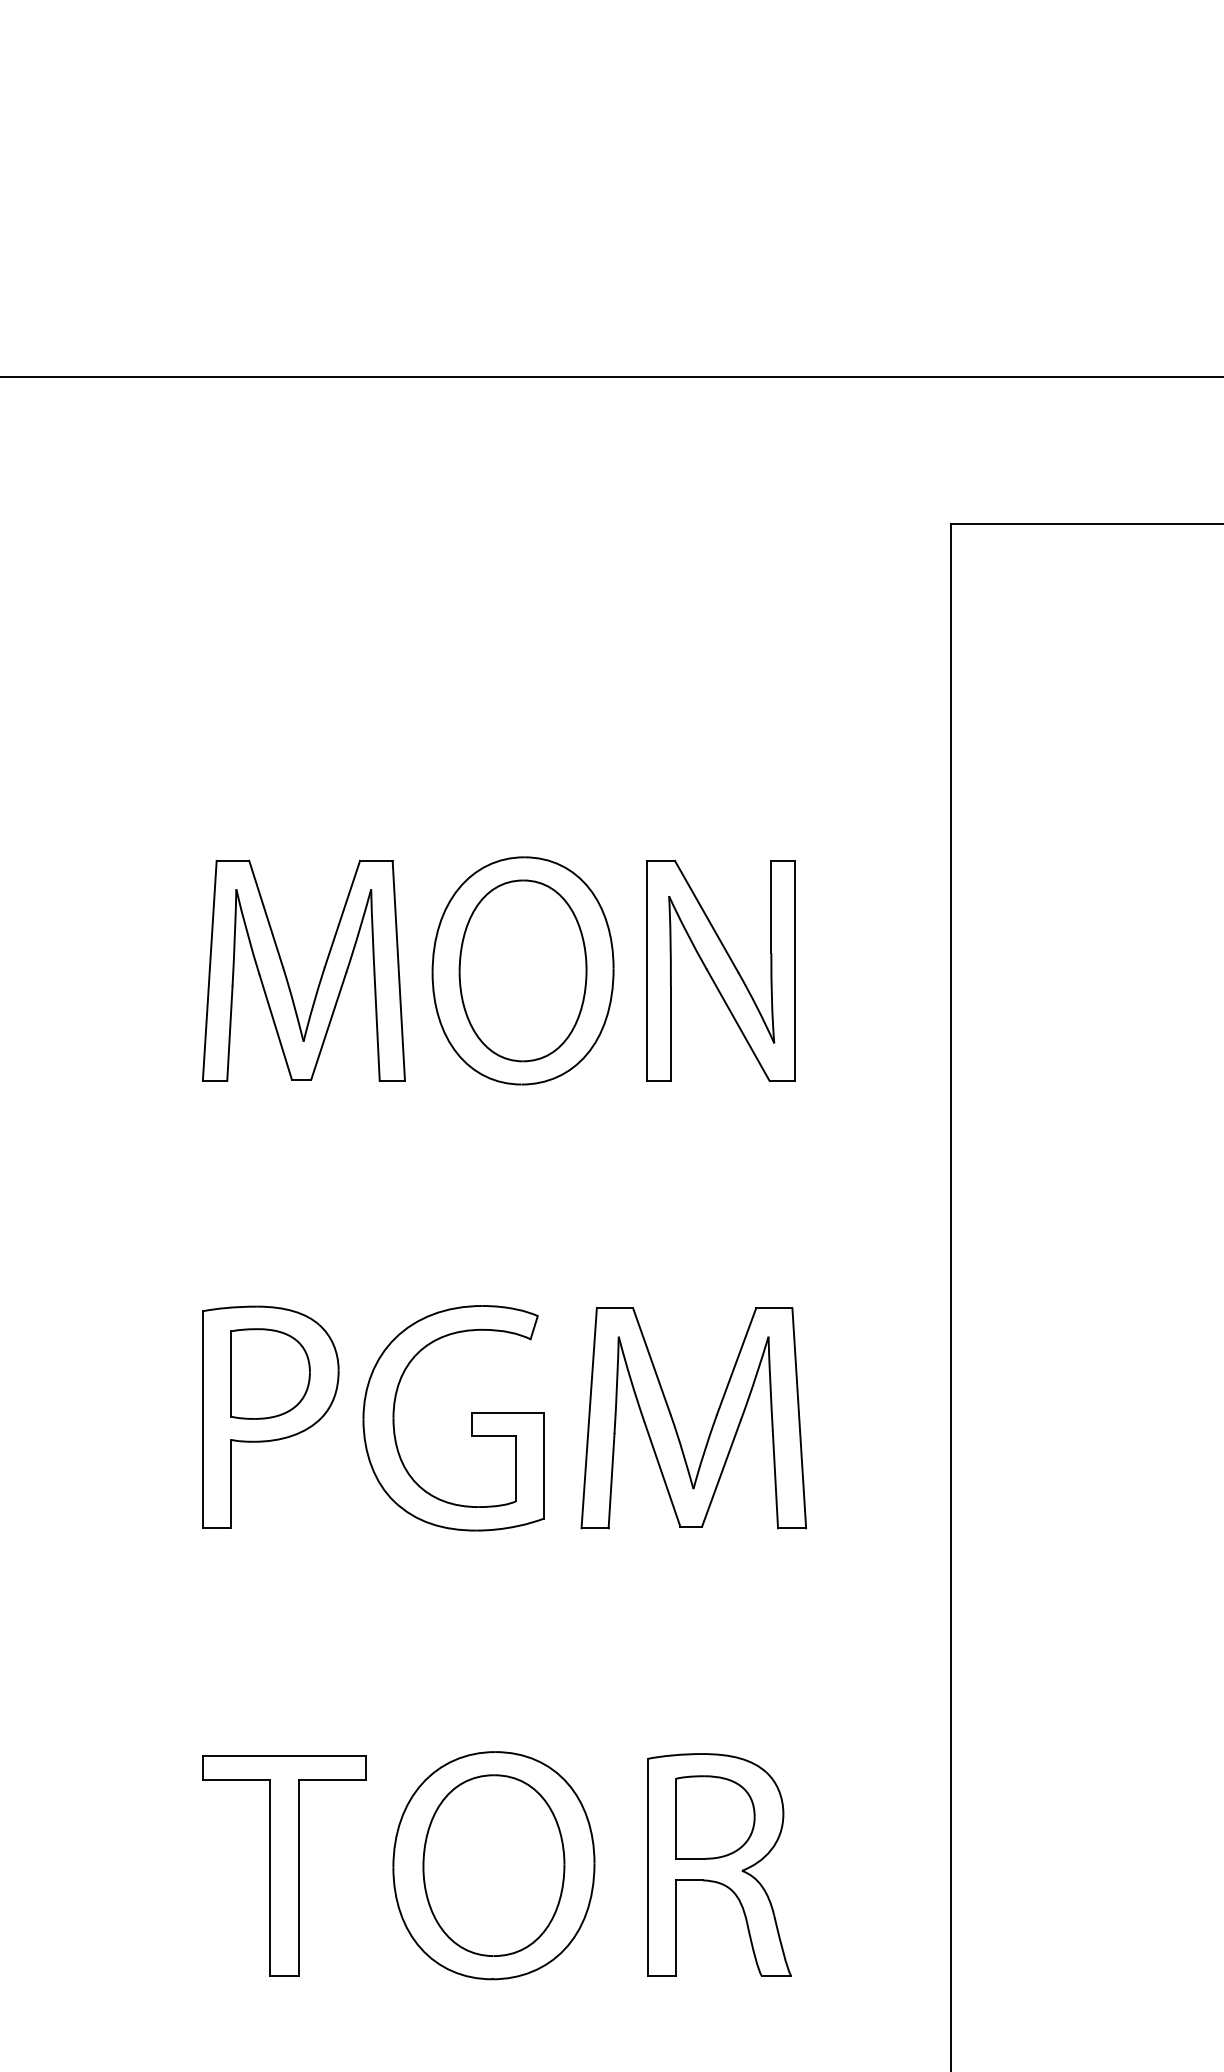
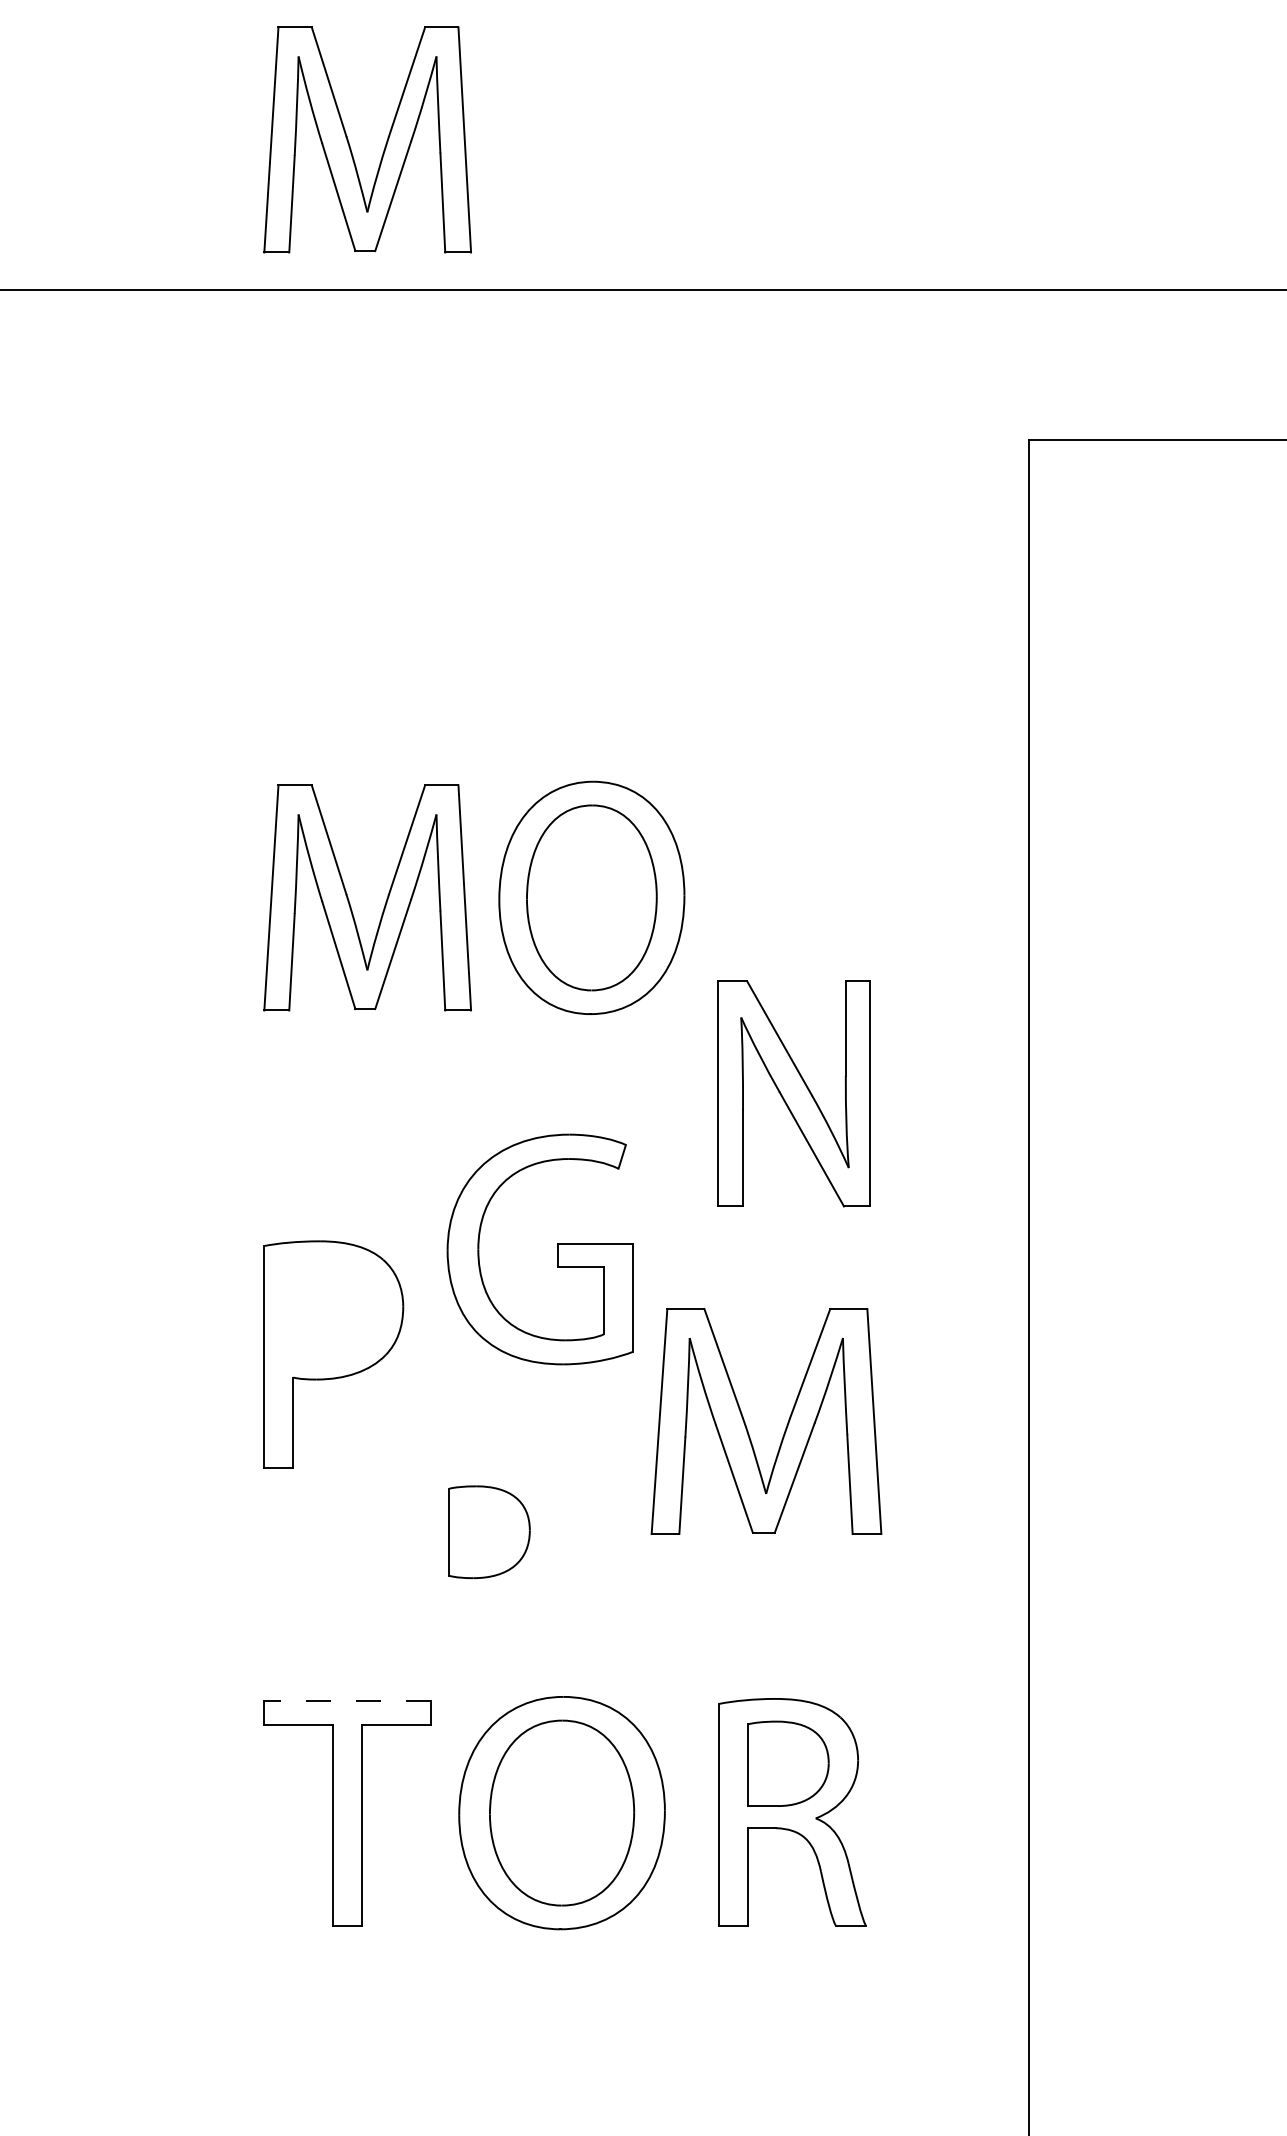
part: (287, 235) -> (350, 145), added
part: (720, 970) -> (793, 1093), moved
part: (270, 1374) -> (489, 1532), moved
part: (470, 1418) -> (557, 1249), moved
part: (675, 1424) -> (747, 1427), moved
line: (284, 1755) -> (347, 1700), solid -> dashed

